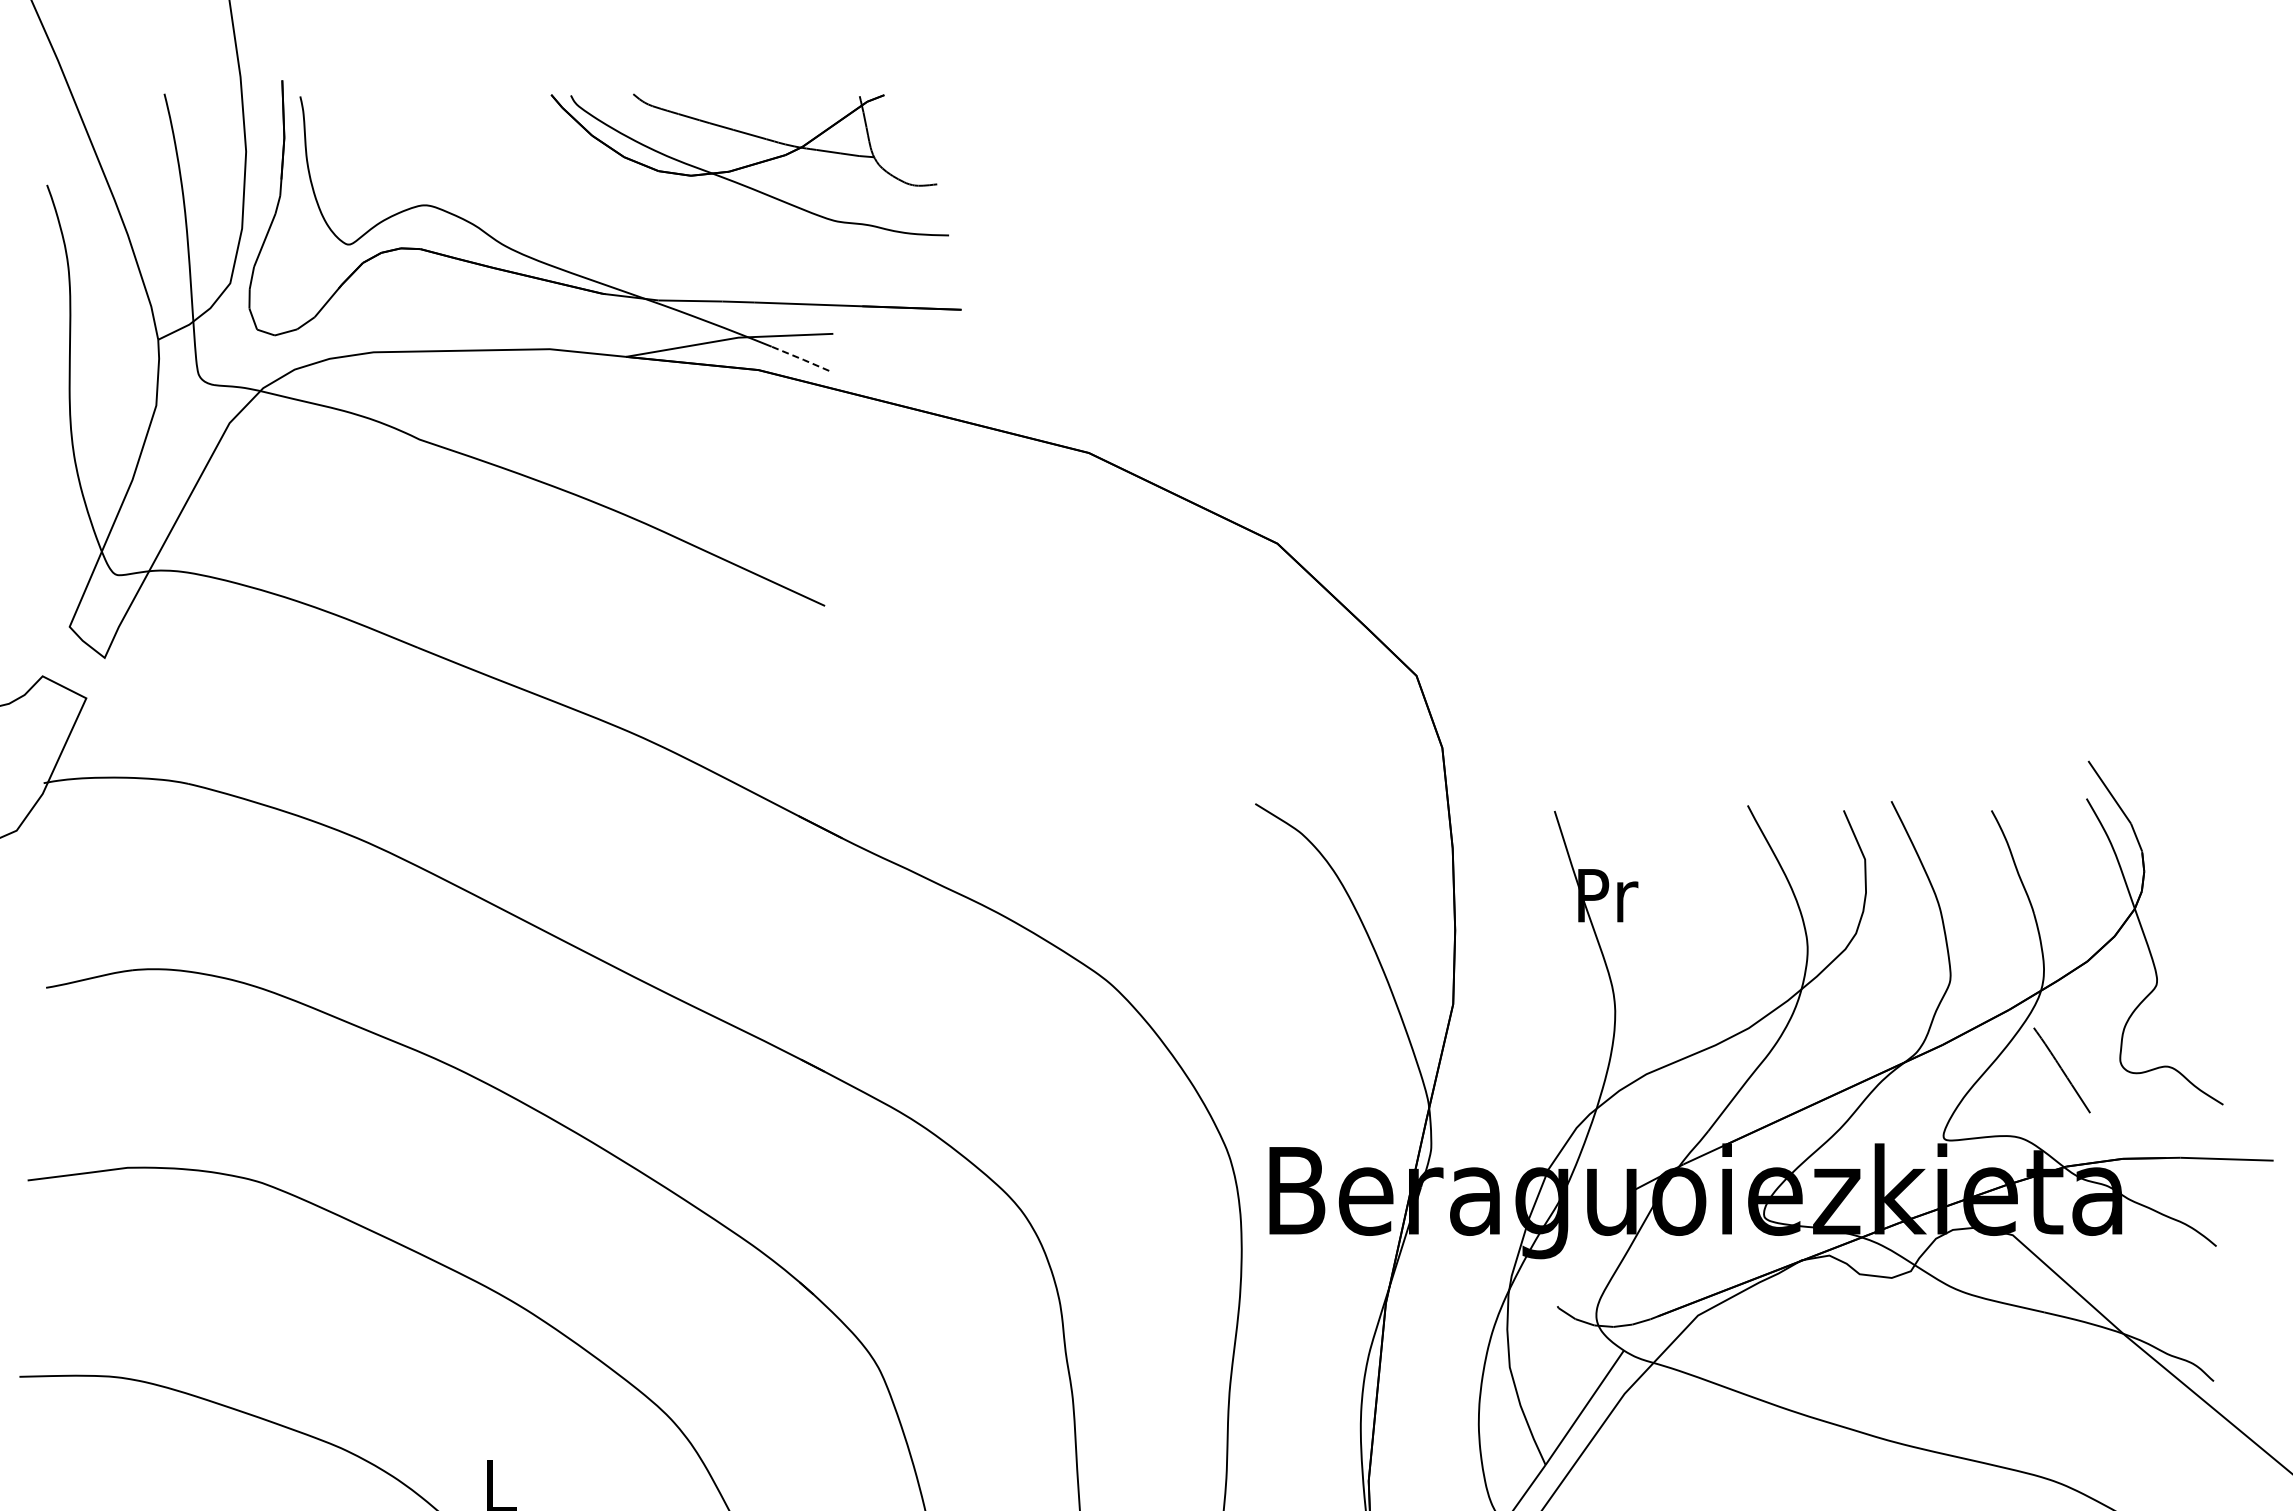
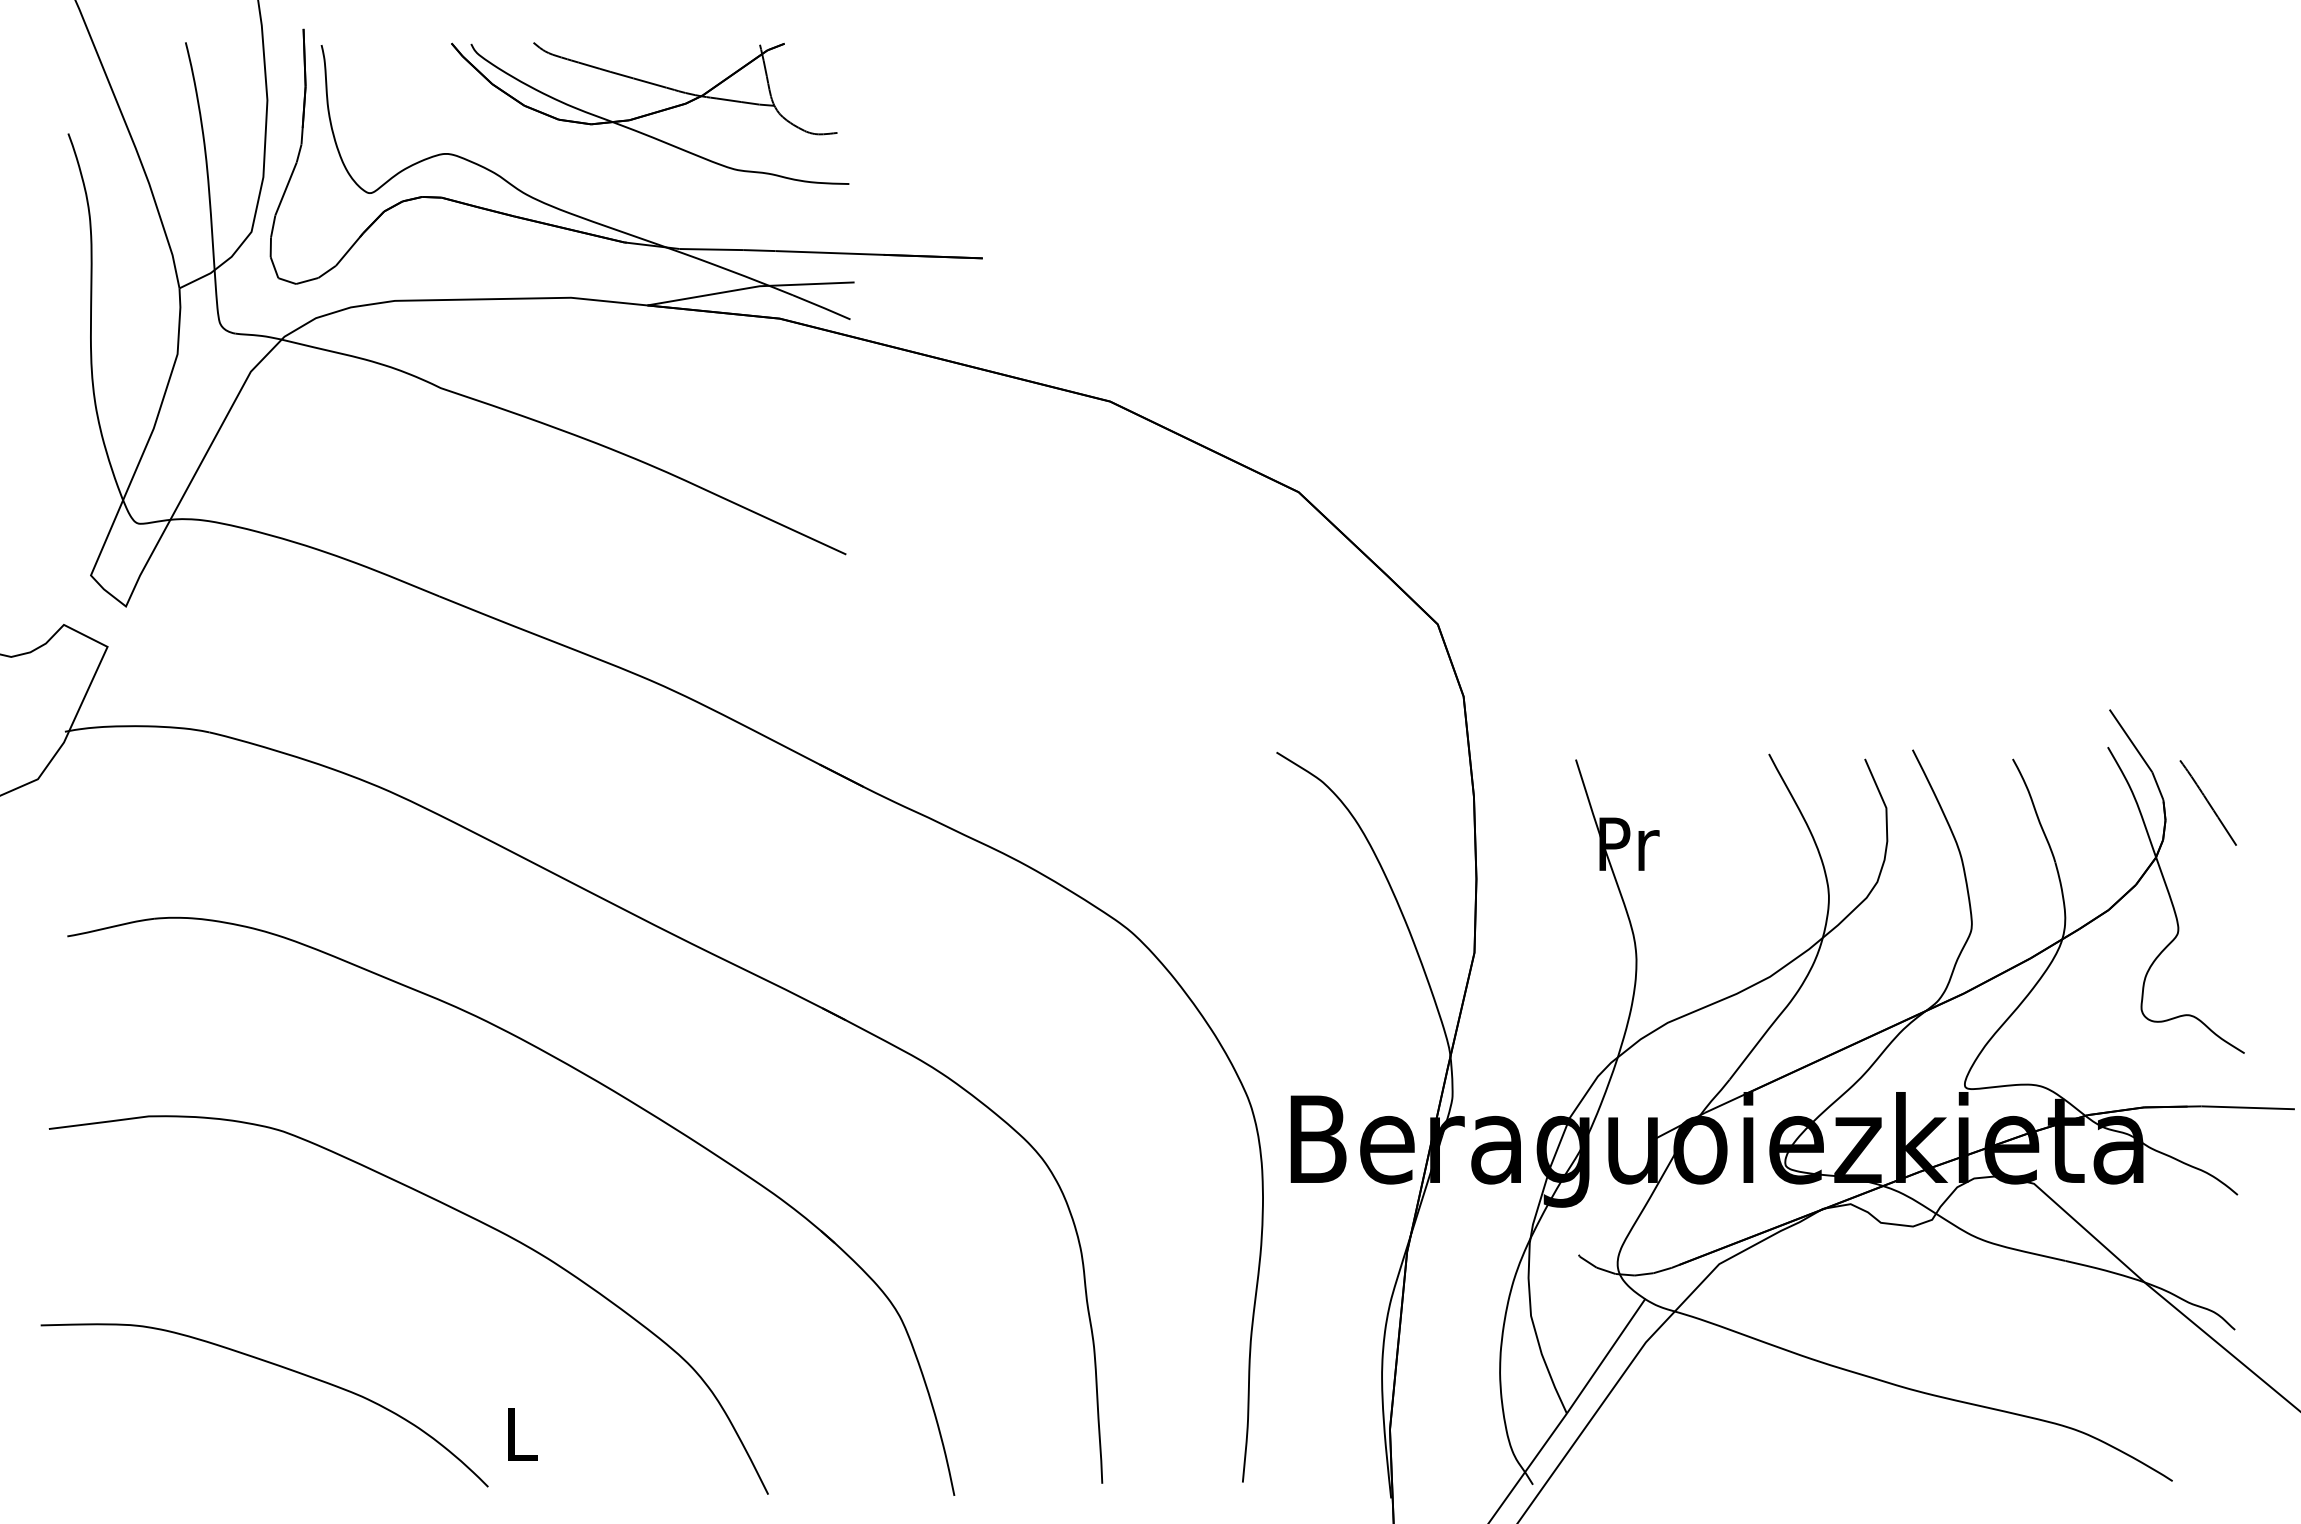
part: (750, 164) -> (650, 113), moved
line: (801, 358) -> (822, 307), dashed -> solid
line: (2061, 1069) -> (2207, 802), moved

